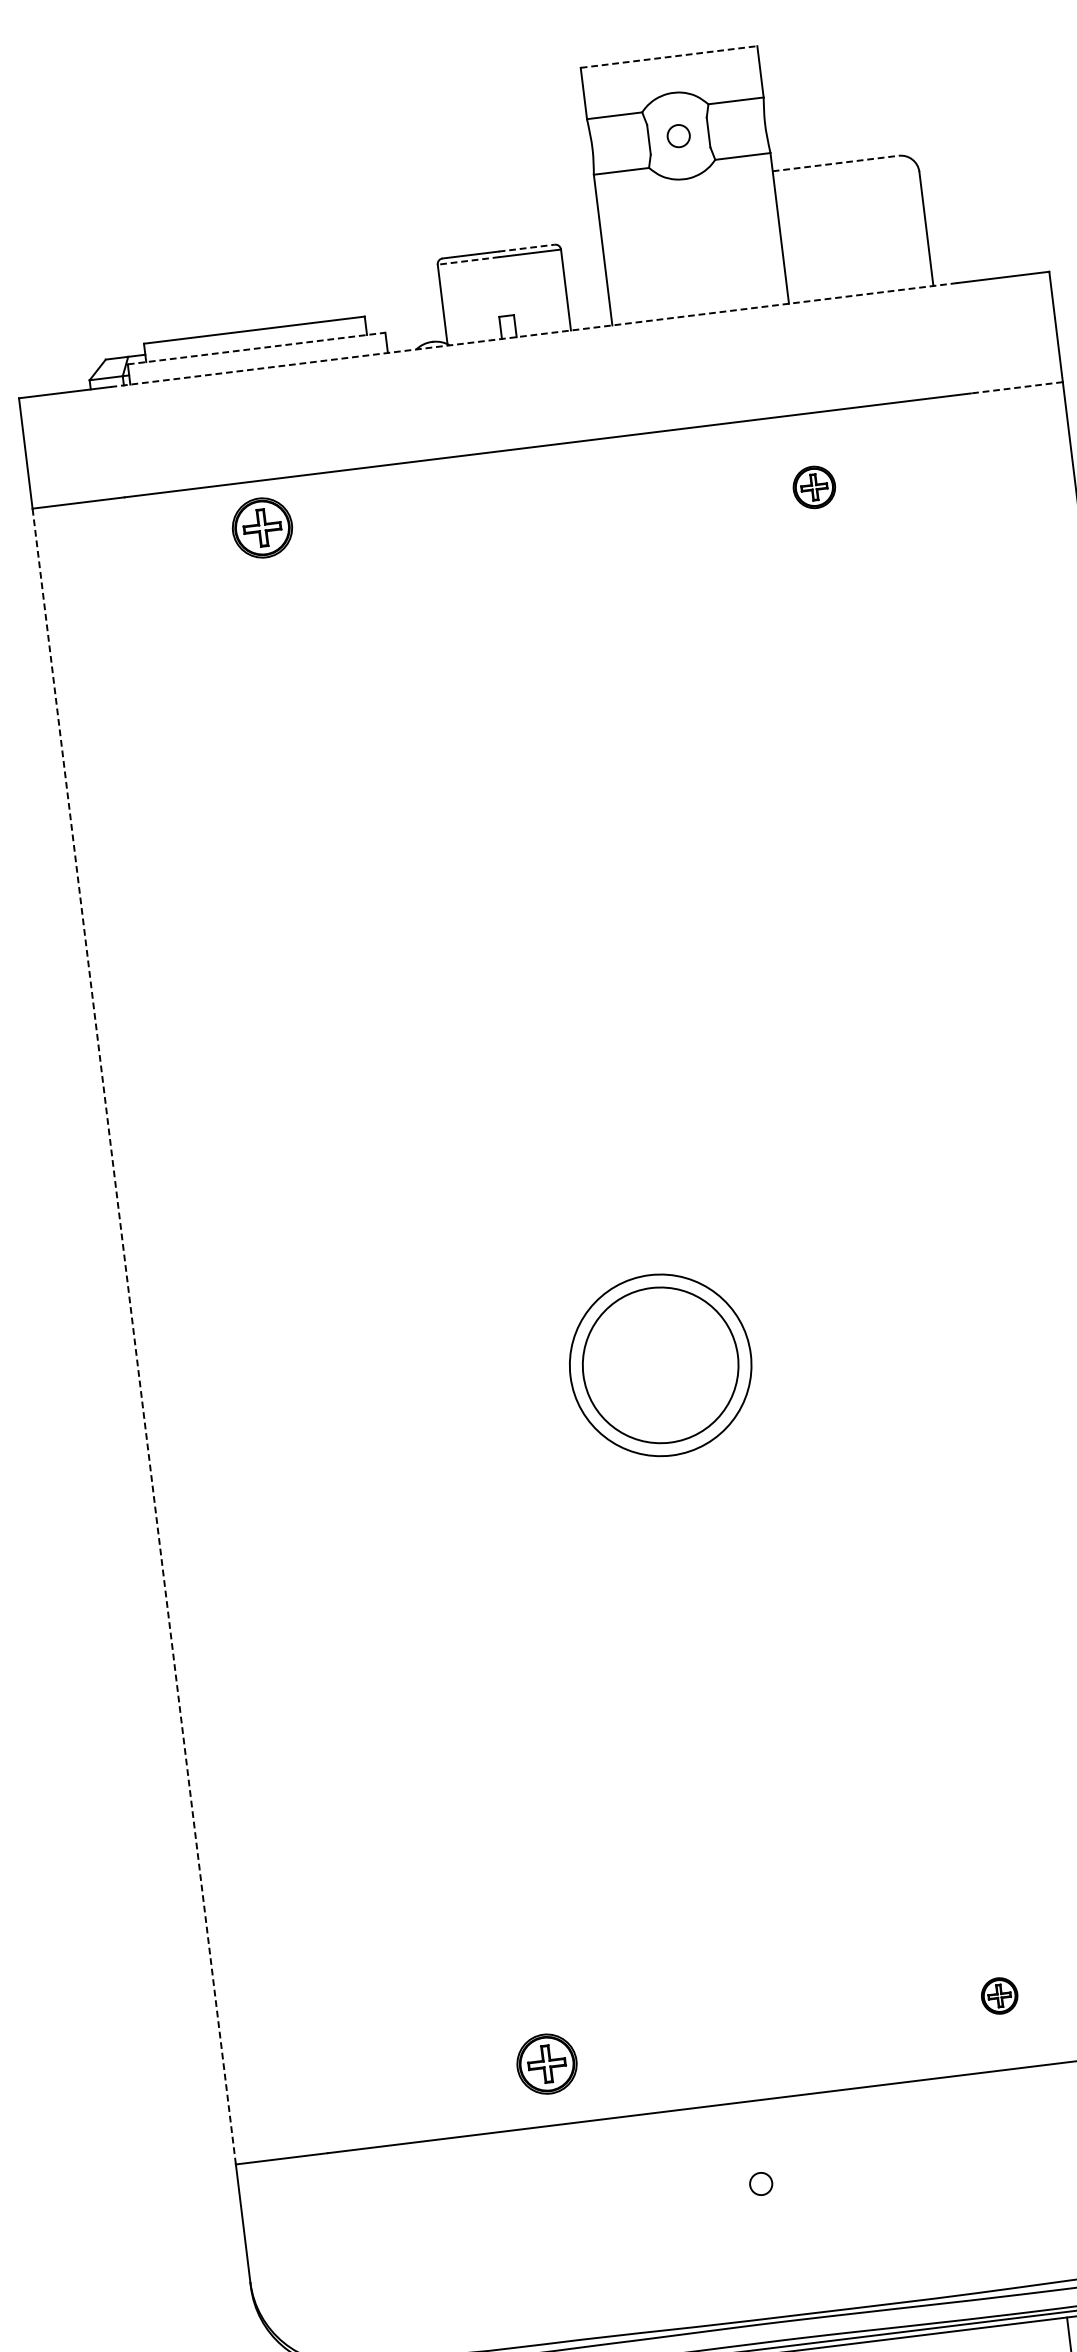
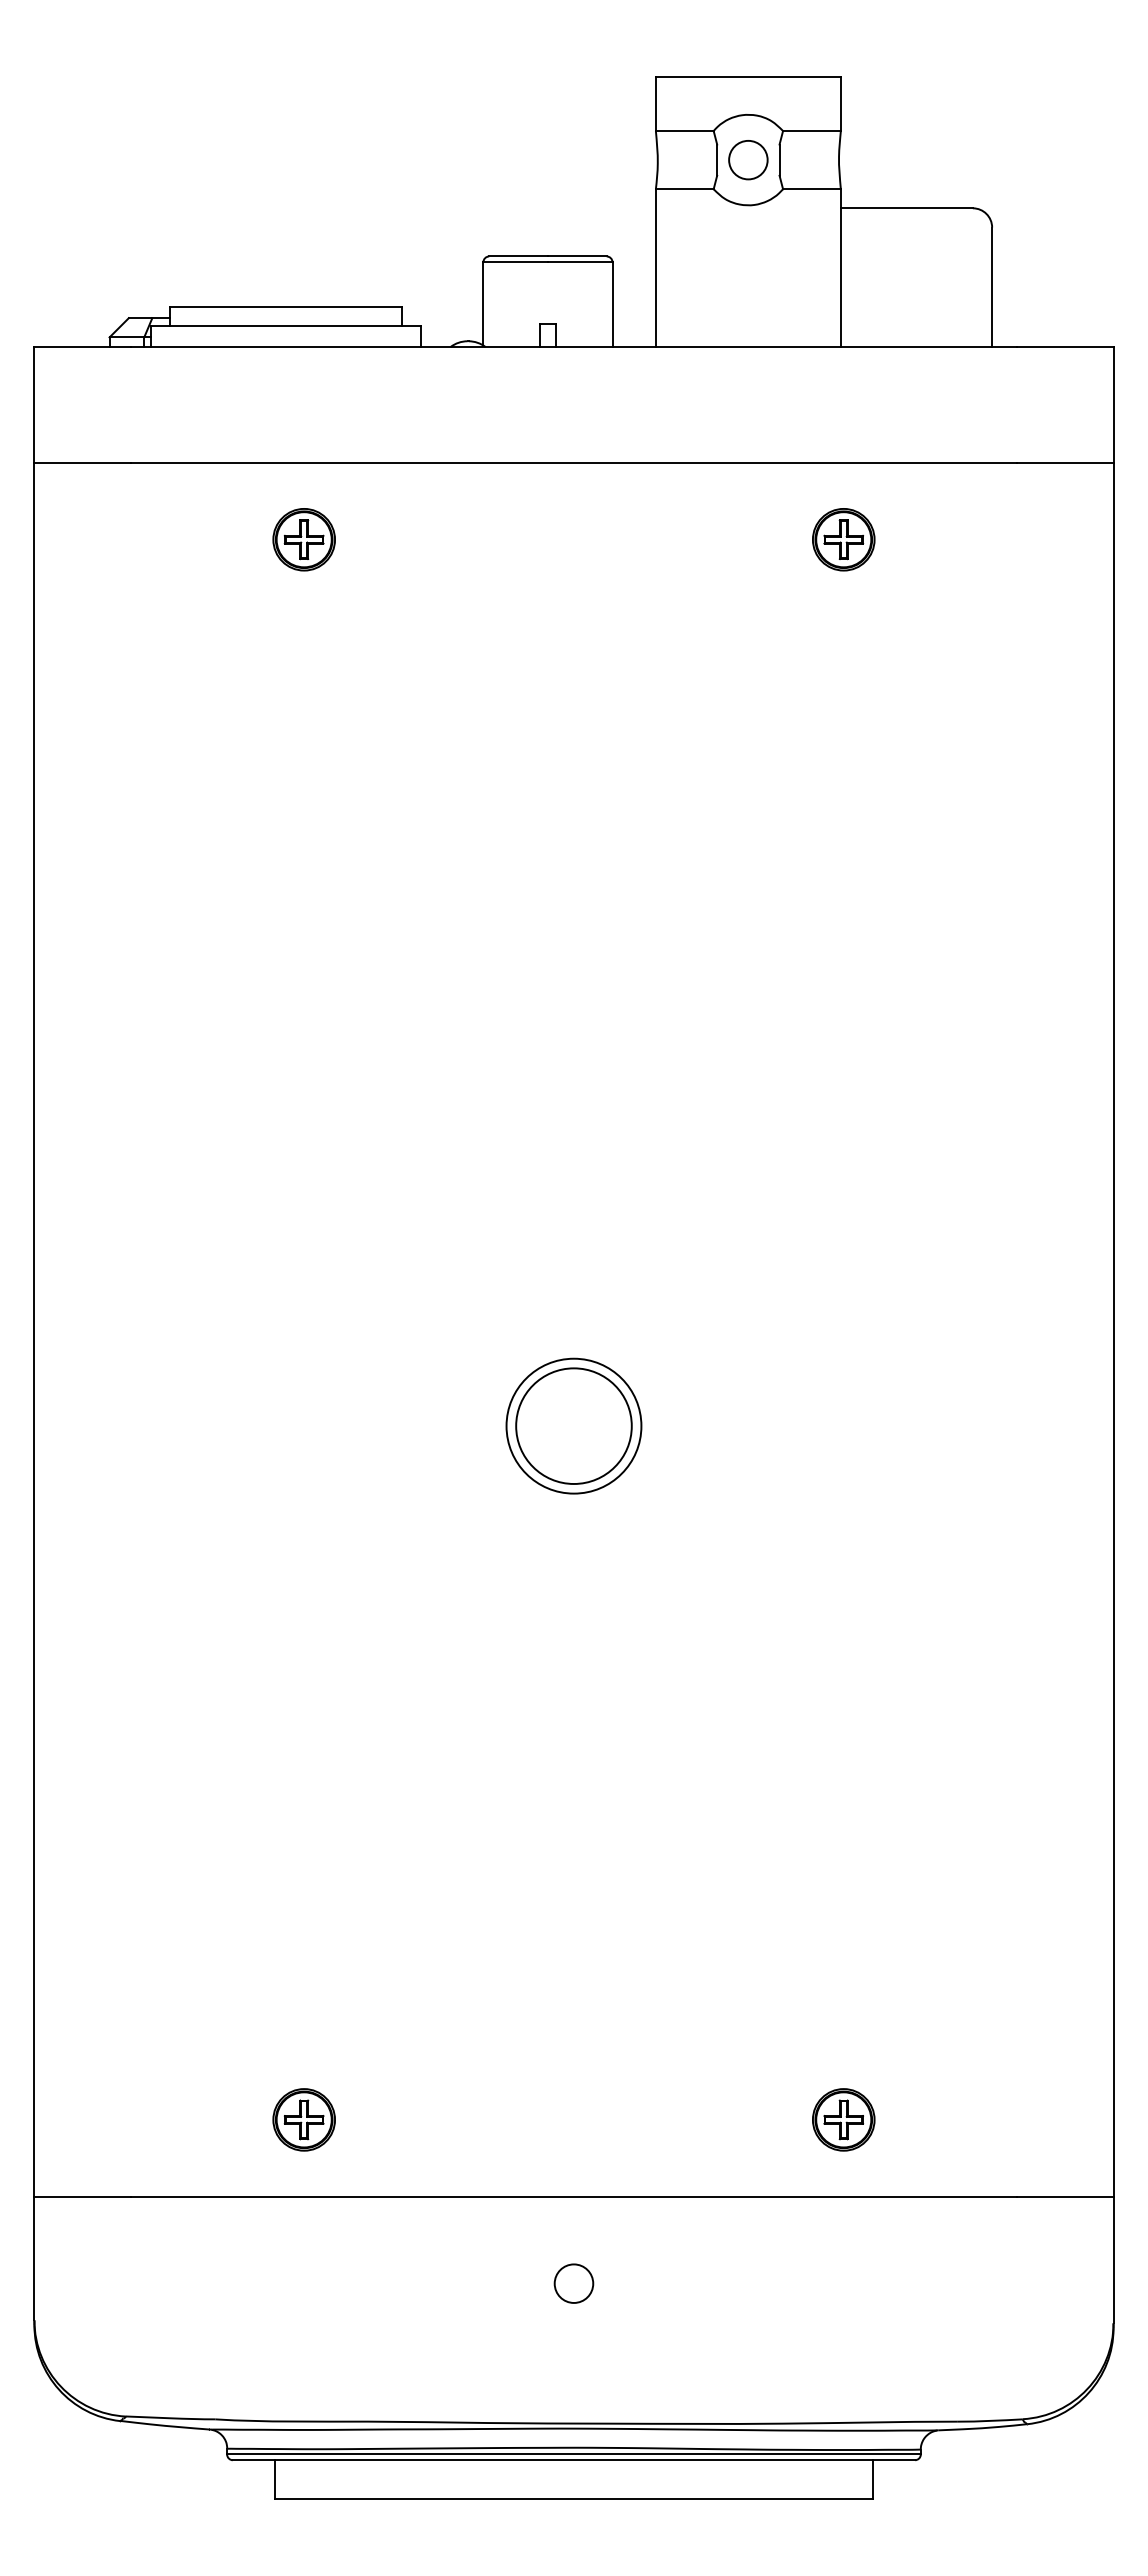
line: (669, 57) -> (748, 77), dashed -> solid
circle: (678, 135) -> (748, 159), size x1.67
line: (835, 163) -> (906, 208), dashed -> solid
line: (526, 248) -> (577, 256), dashed -> solid
line: (468, 261) -> (515, 262), dashed -> solid
line: (533, 335) -> (573, 347), dashed -> solid
line: (256, 348) -> (285, 325), dashed -> solid
line: (1016, 387) -> (1064, 462), dashed -> solid
part: (814, 487) -> (843, 539), size x1.43
part: (261, 527) -> (303, 539), moved
line: (134, 1336) -> (34, 1329), dashed -> solid
part: (660, 1364) -> (573, 1425), size x0.71
part: (999, 1995) -> (843, 2119), size x1.67
part: (546, 2063) -> (303, 2119), moved
circle: (760, 2183) -> (573, 2283), size x1.67

